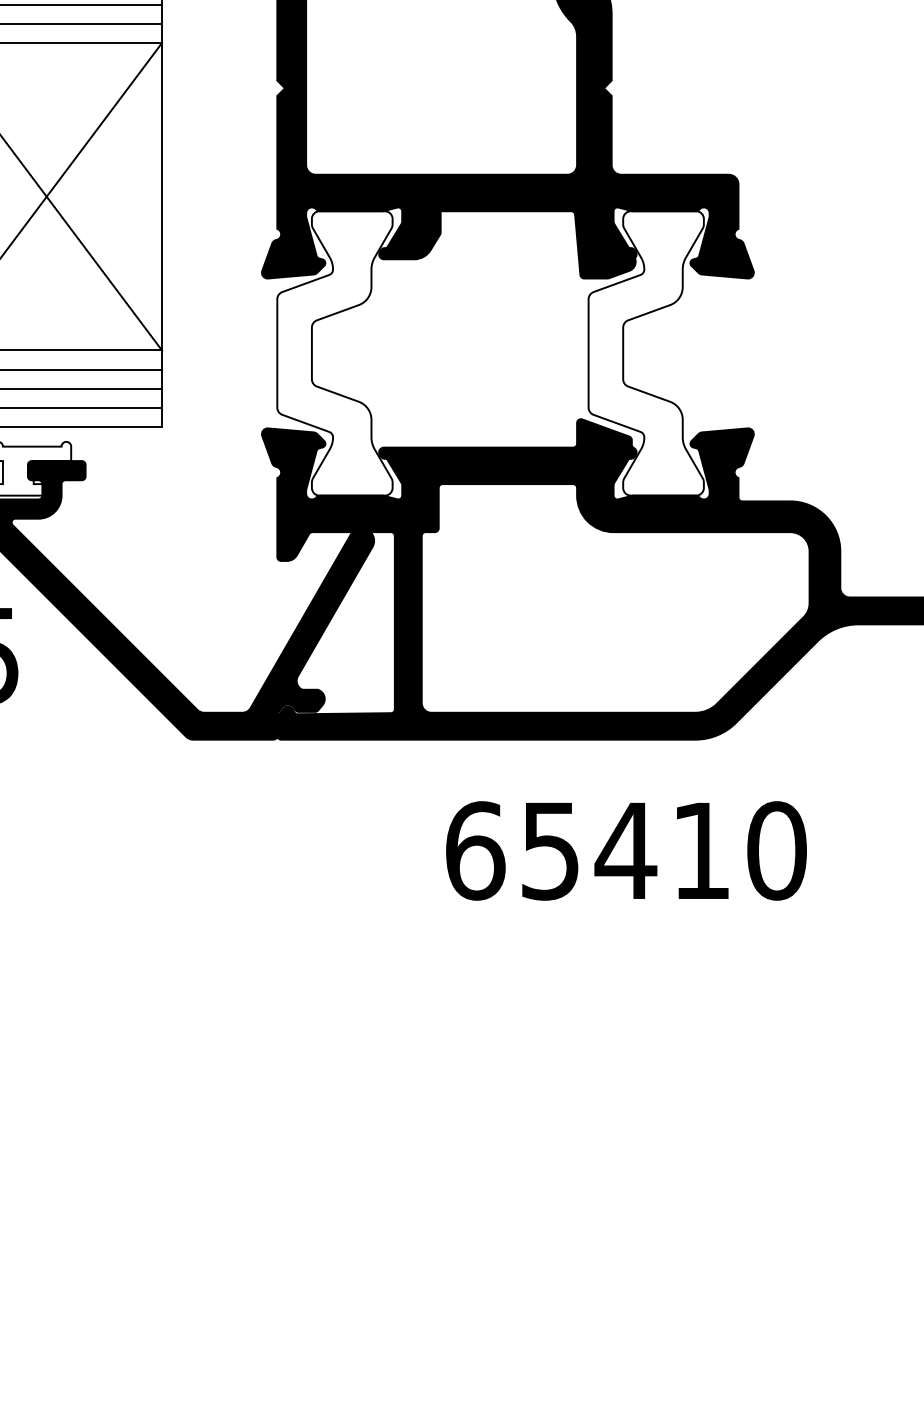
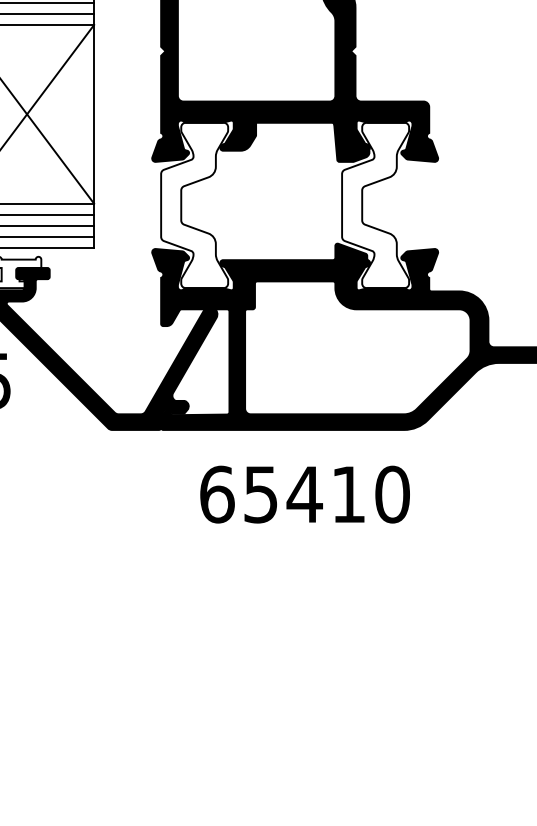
text: (625, 850) -> (304, 494), moved

